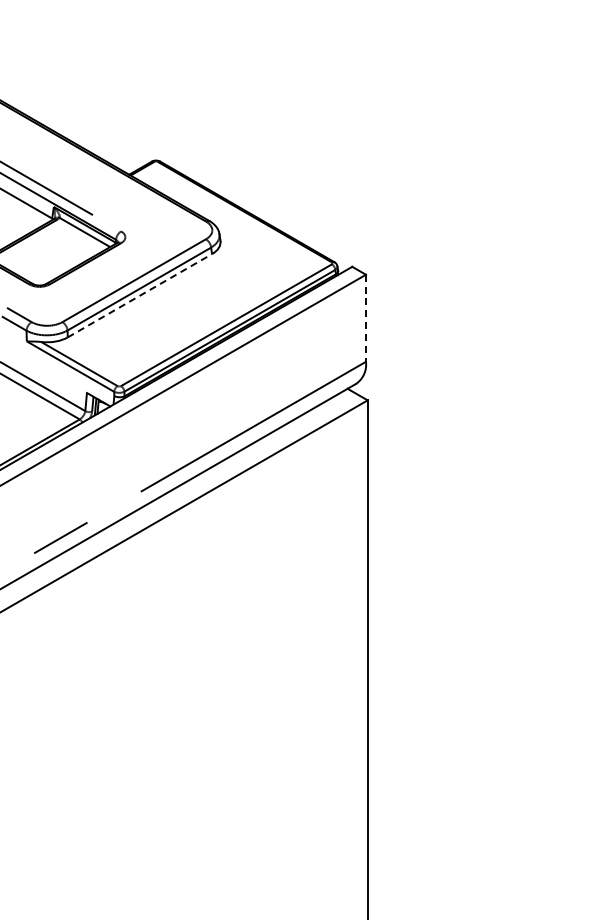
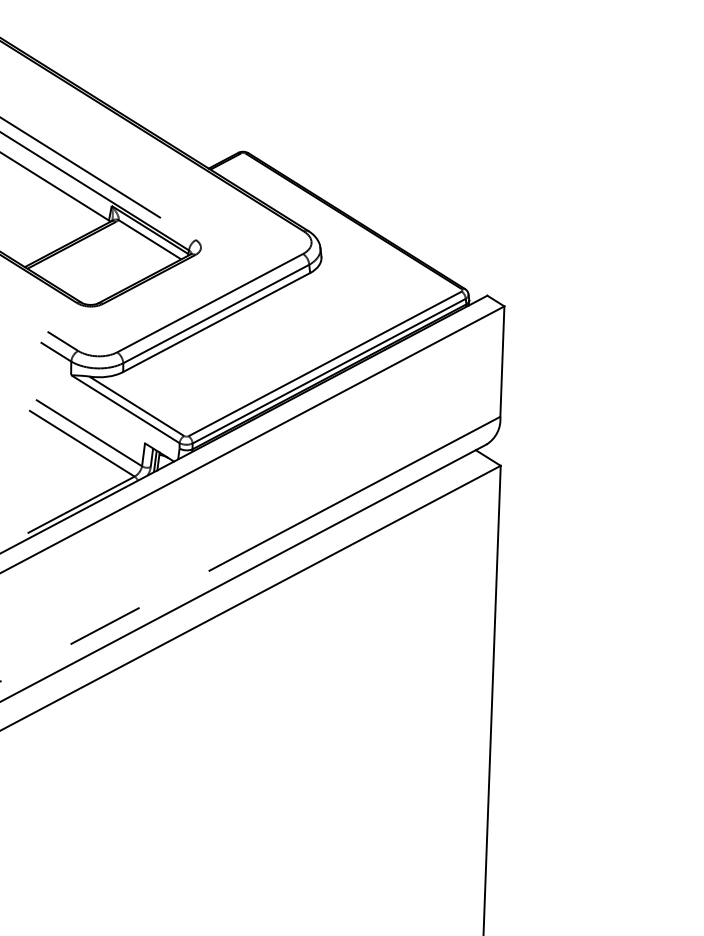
line: (140, 295) -> (217, 322), dashed -> solid
line: (365, 318) -> (501, 361), dashed -> solid

